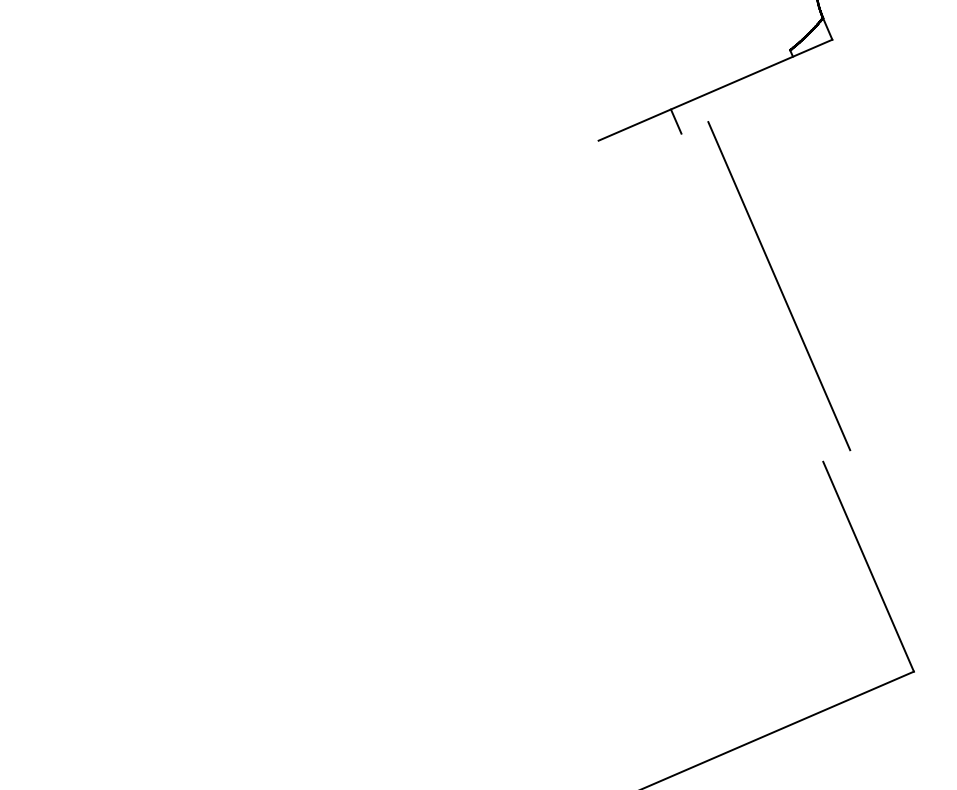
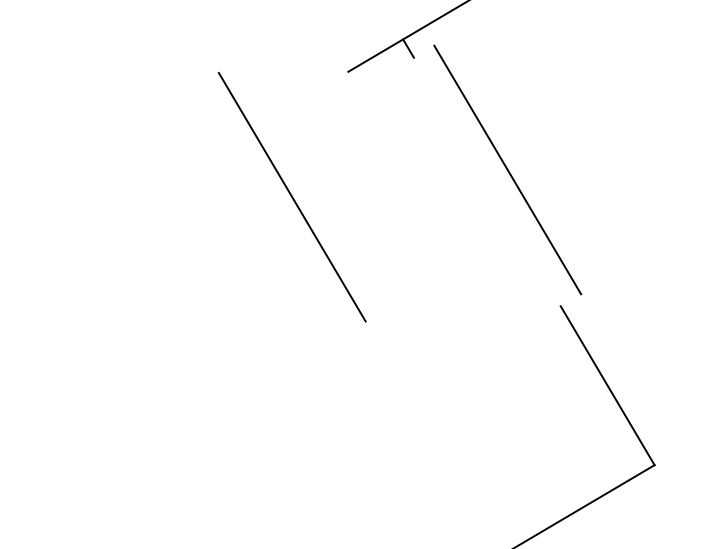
line: (510, 286) -> (292, 197), added

